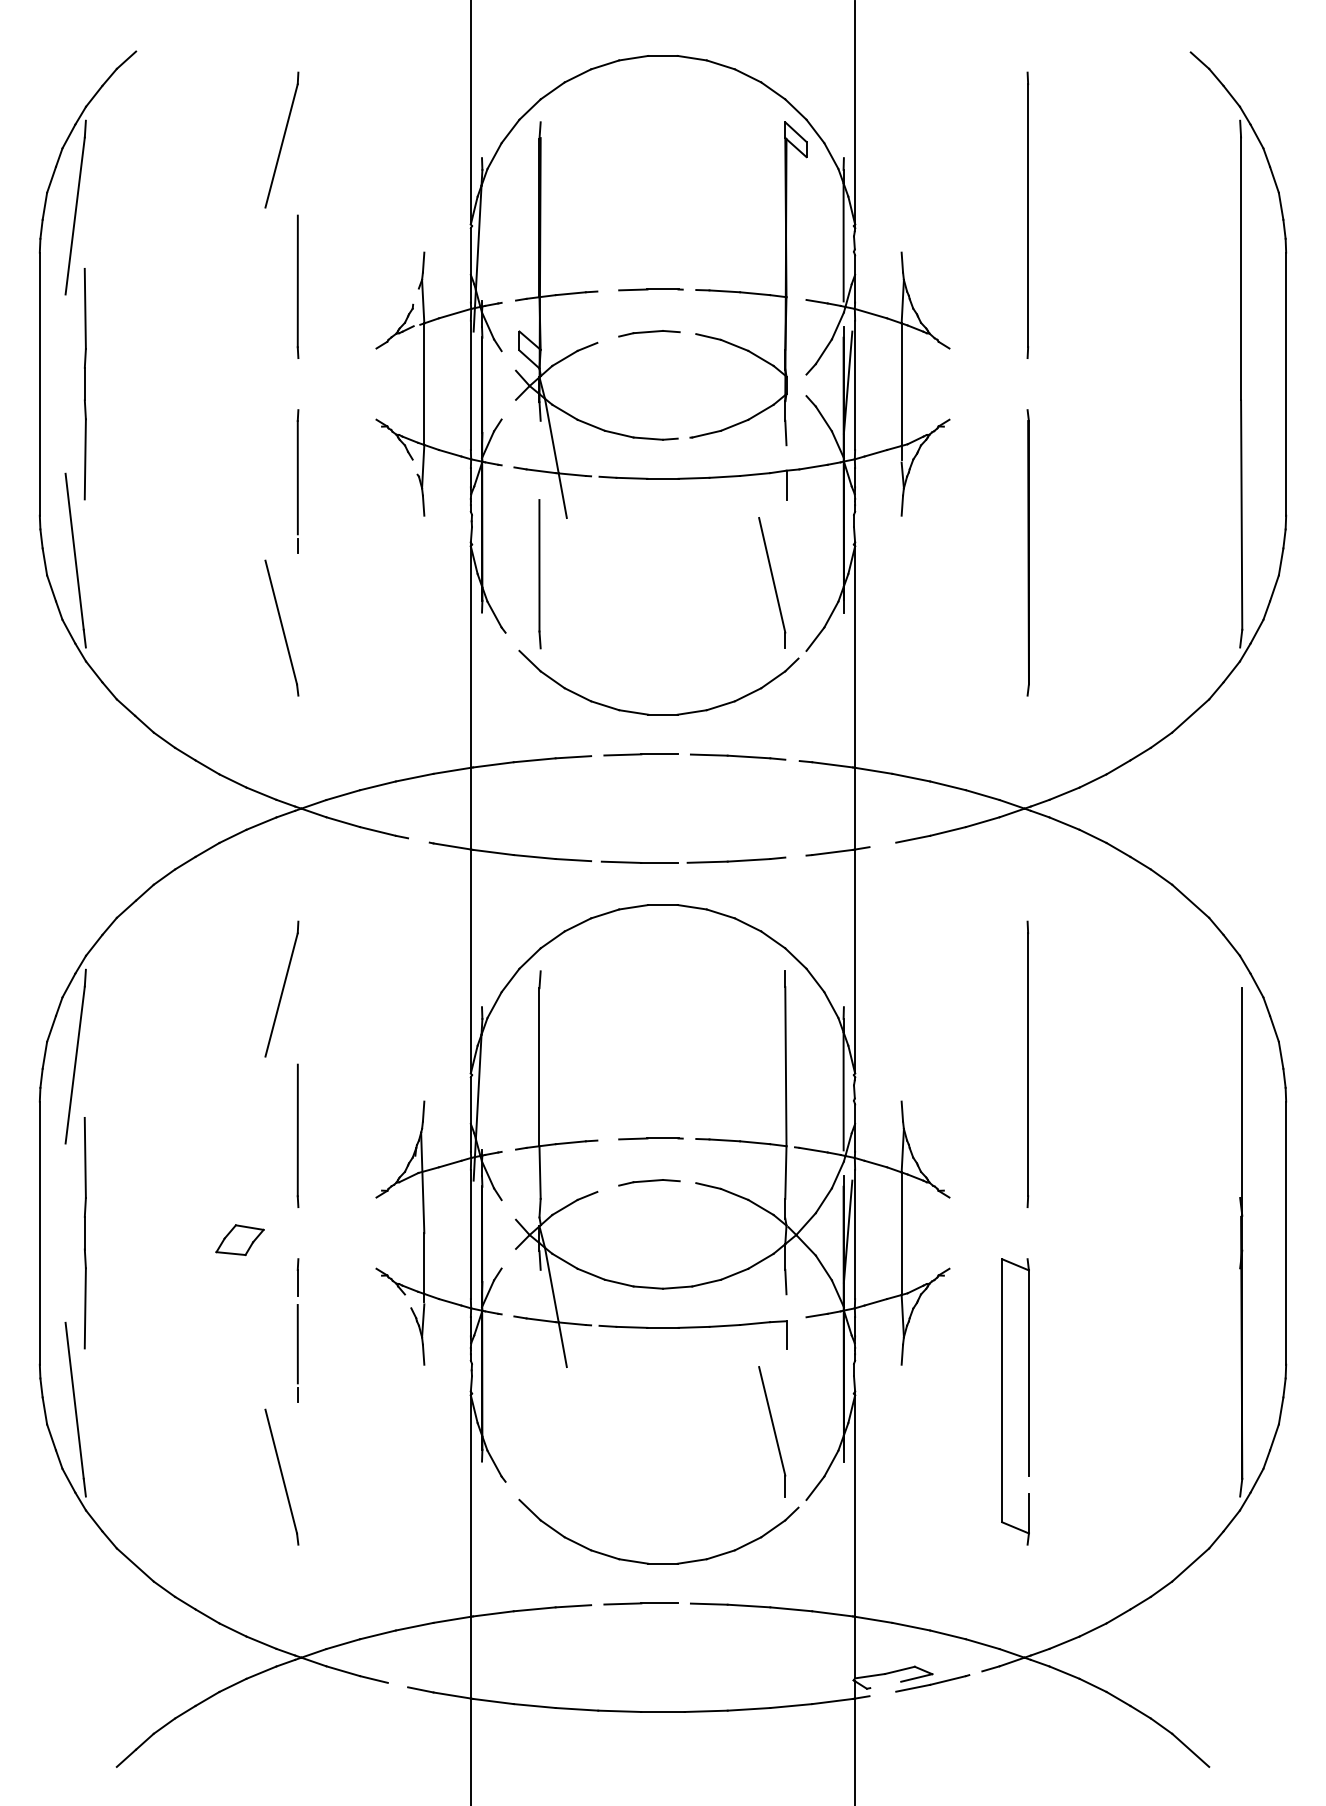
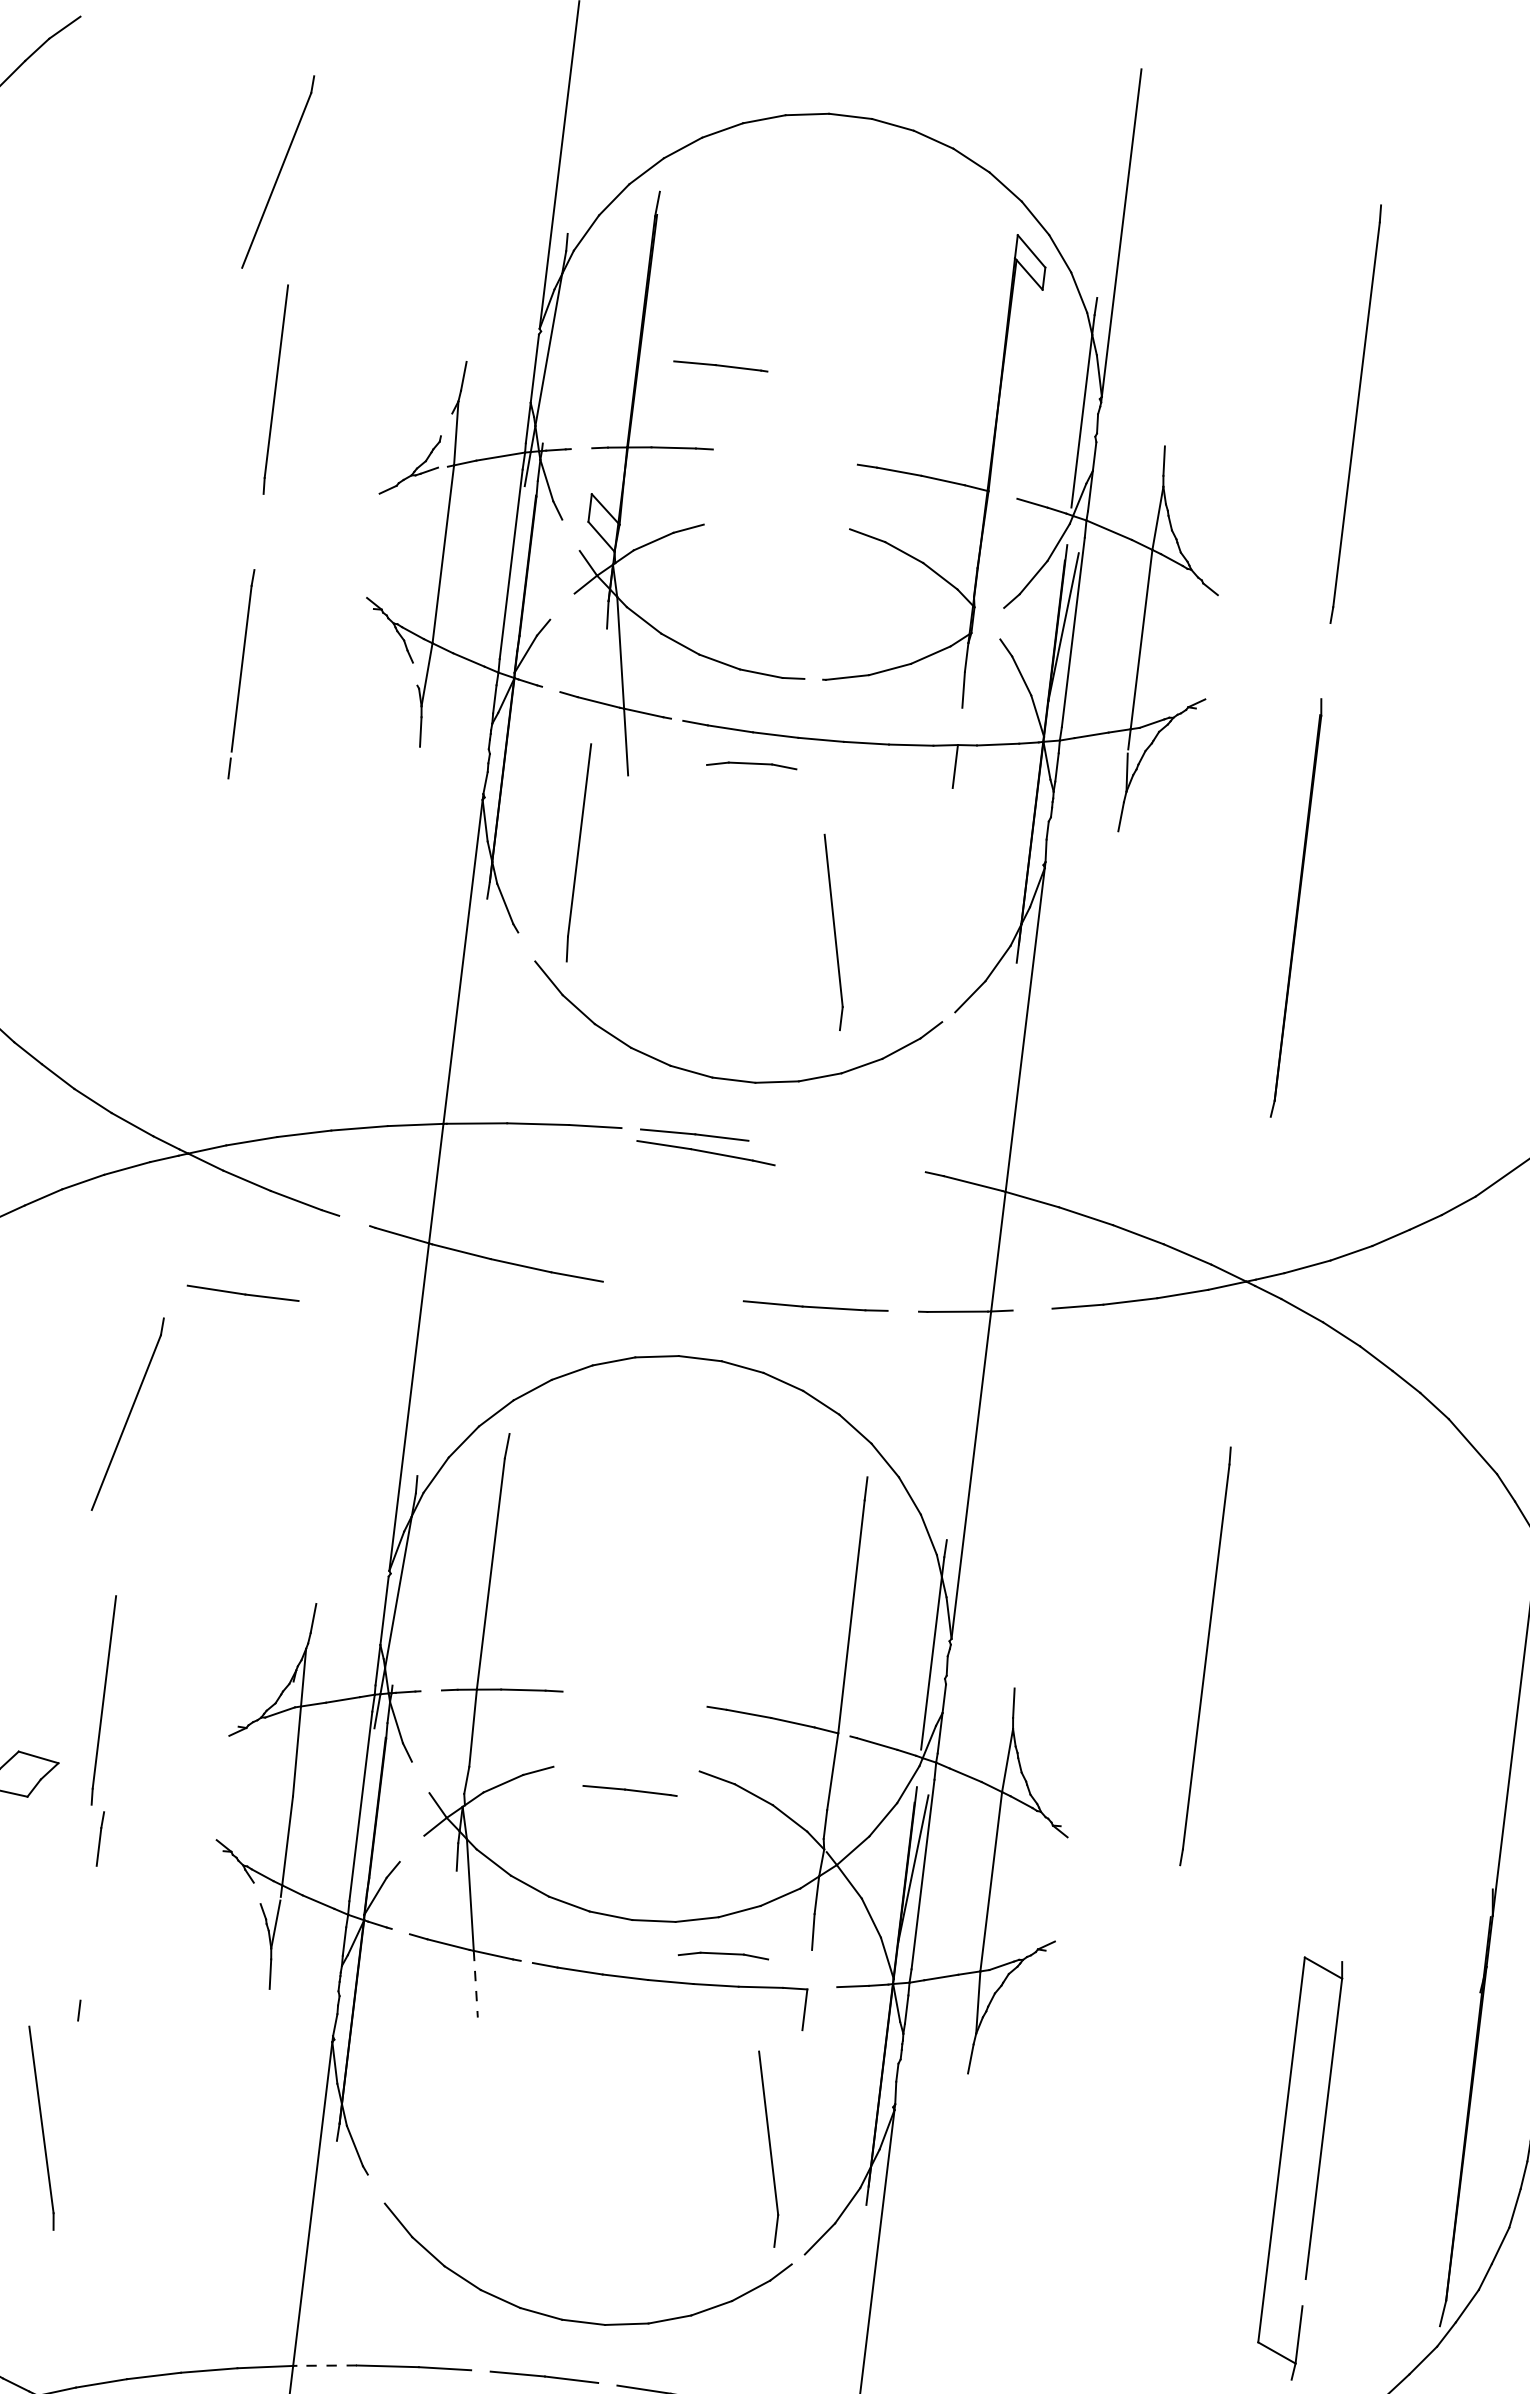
line: (650, 289) -> (720, 365), moved
part: (649, 333) -> (751, 765), moved
part: (772, 582) -> (832, 931), moved
part: (281, 627) -> (191, 885), removed
line: (738, 756) -> (706, 1152), moved
line: (639, 862) -> (242, 1293), moved
line: (297, 1135) -> (103, 1699), moved
line: (650, 1138) -> (629, 1790), moved
part: (649, 1182) -> (723, 1955), moved
line: (297, 1344) -> (87, 1936), removed
line: (562, 1344) -> (475, 1983), solid -> dashed
part: (1002, 1401) -> (1280, 2165), moved
line: (493, 1613) -> (326, 2365), solid -> dashed

